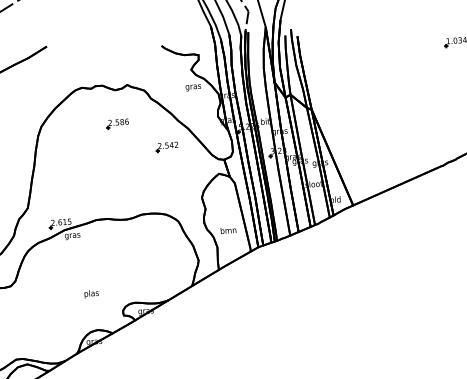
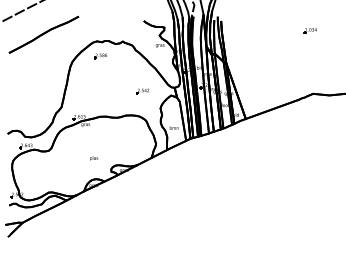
part: (117, 124) -> (100, 56), moved
part: (166, 147) -> (142, 91), moved

